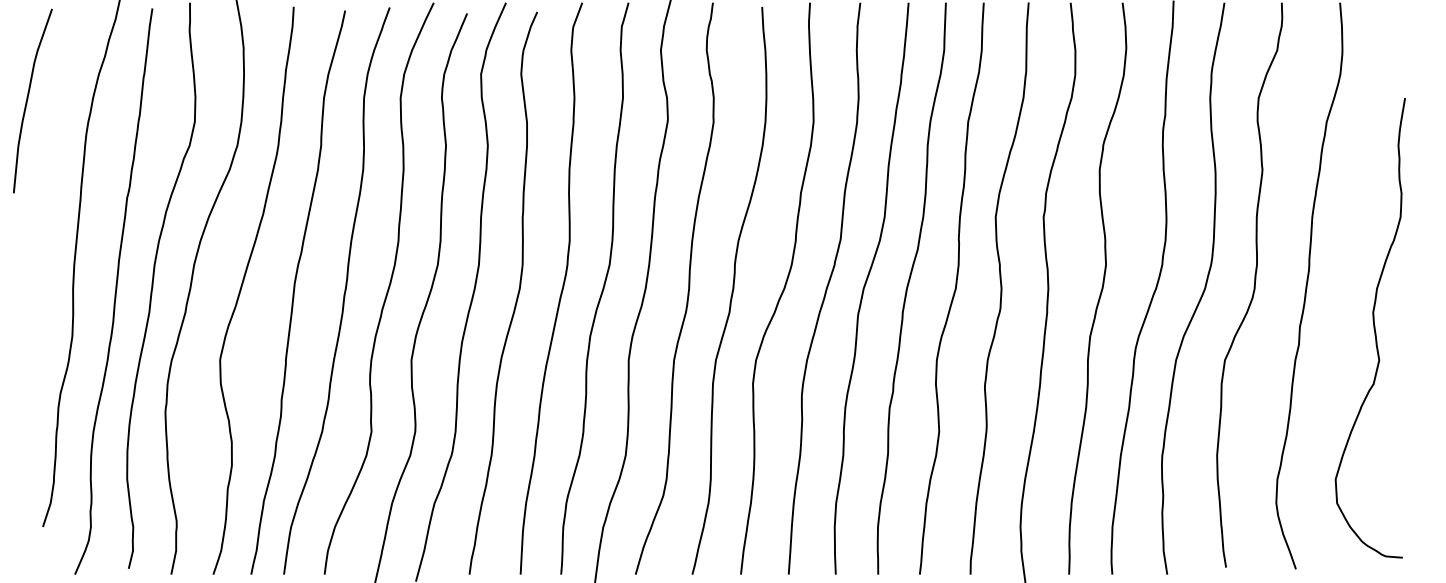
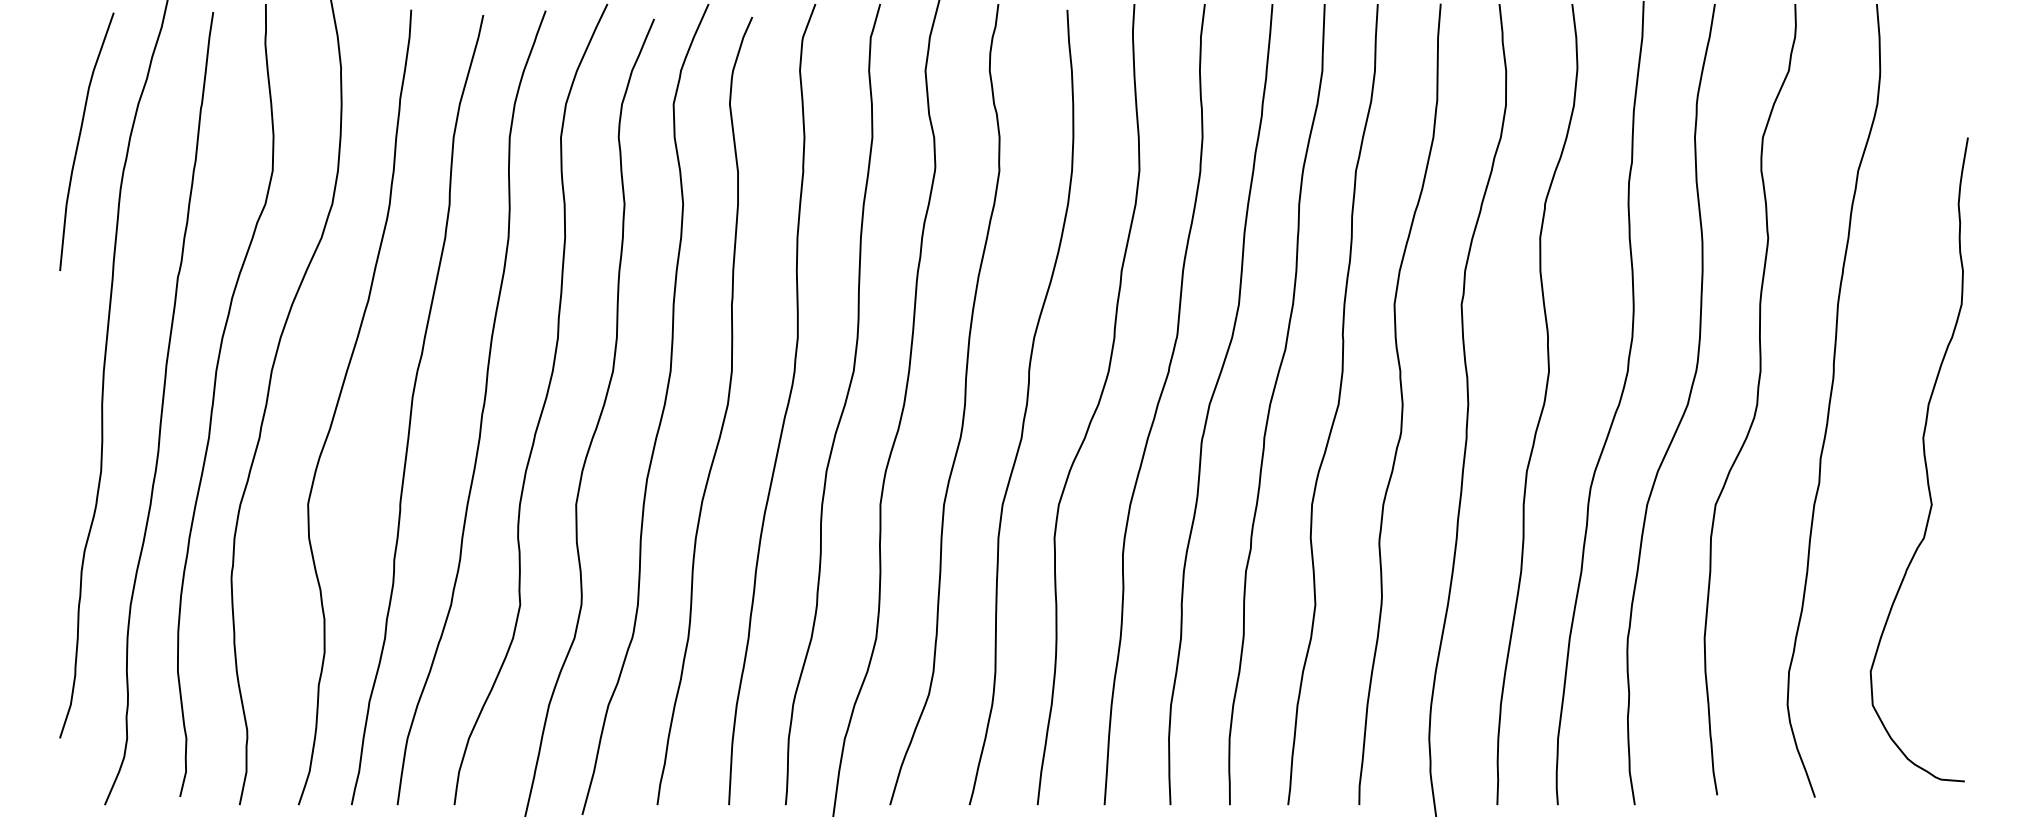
curve: (27, 100) -> (79, 141), moved

